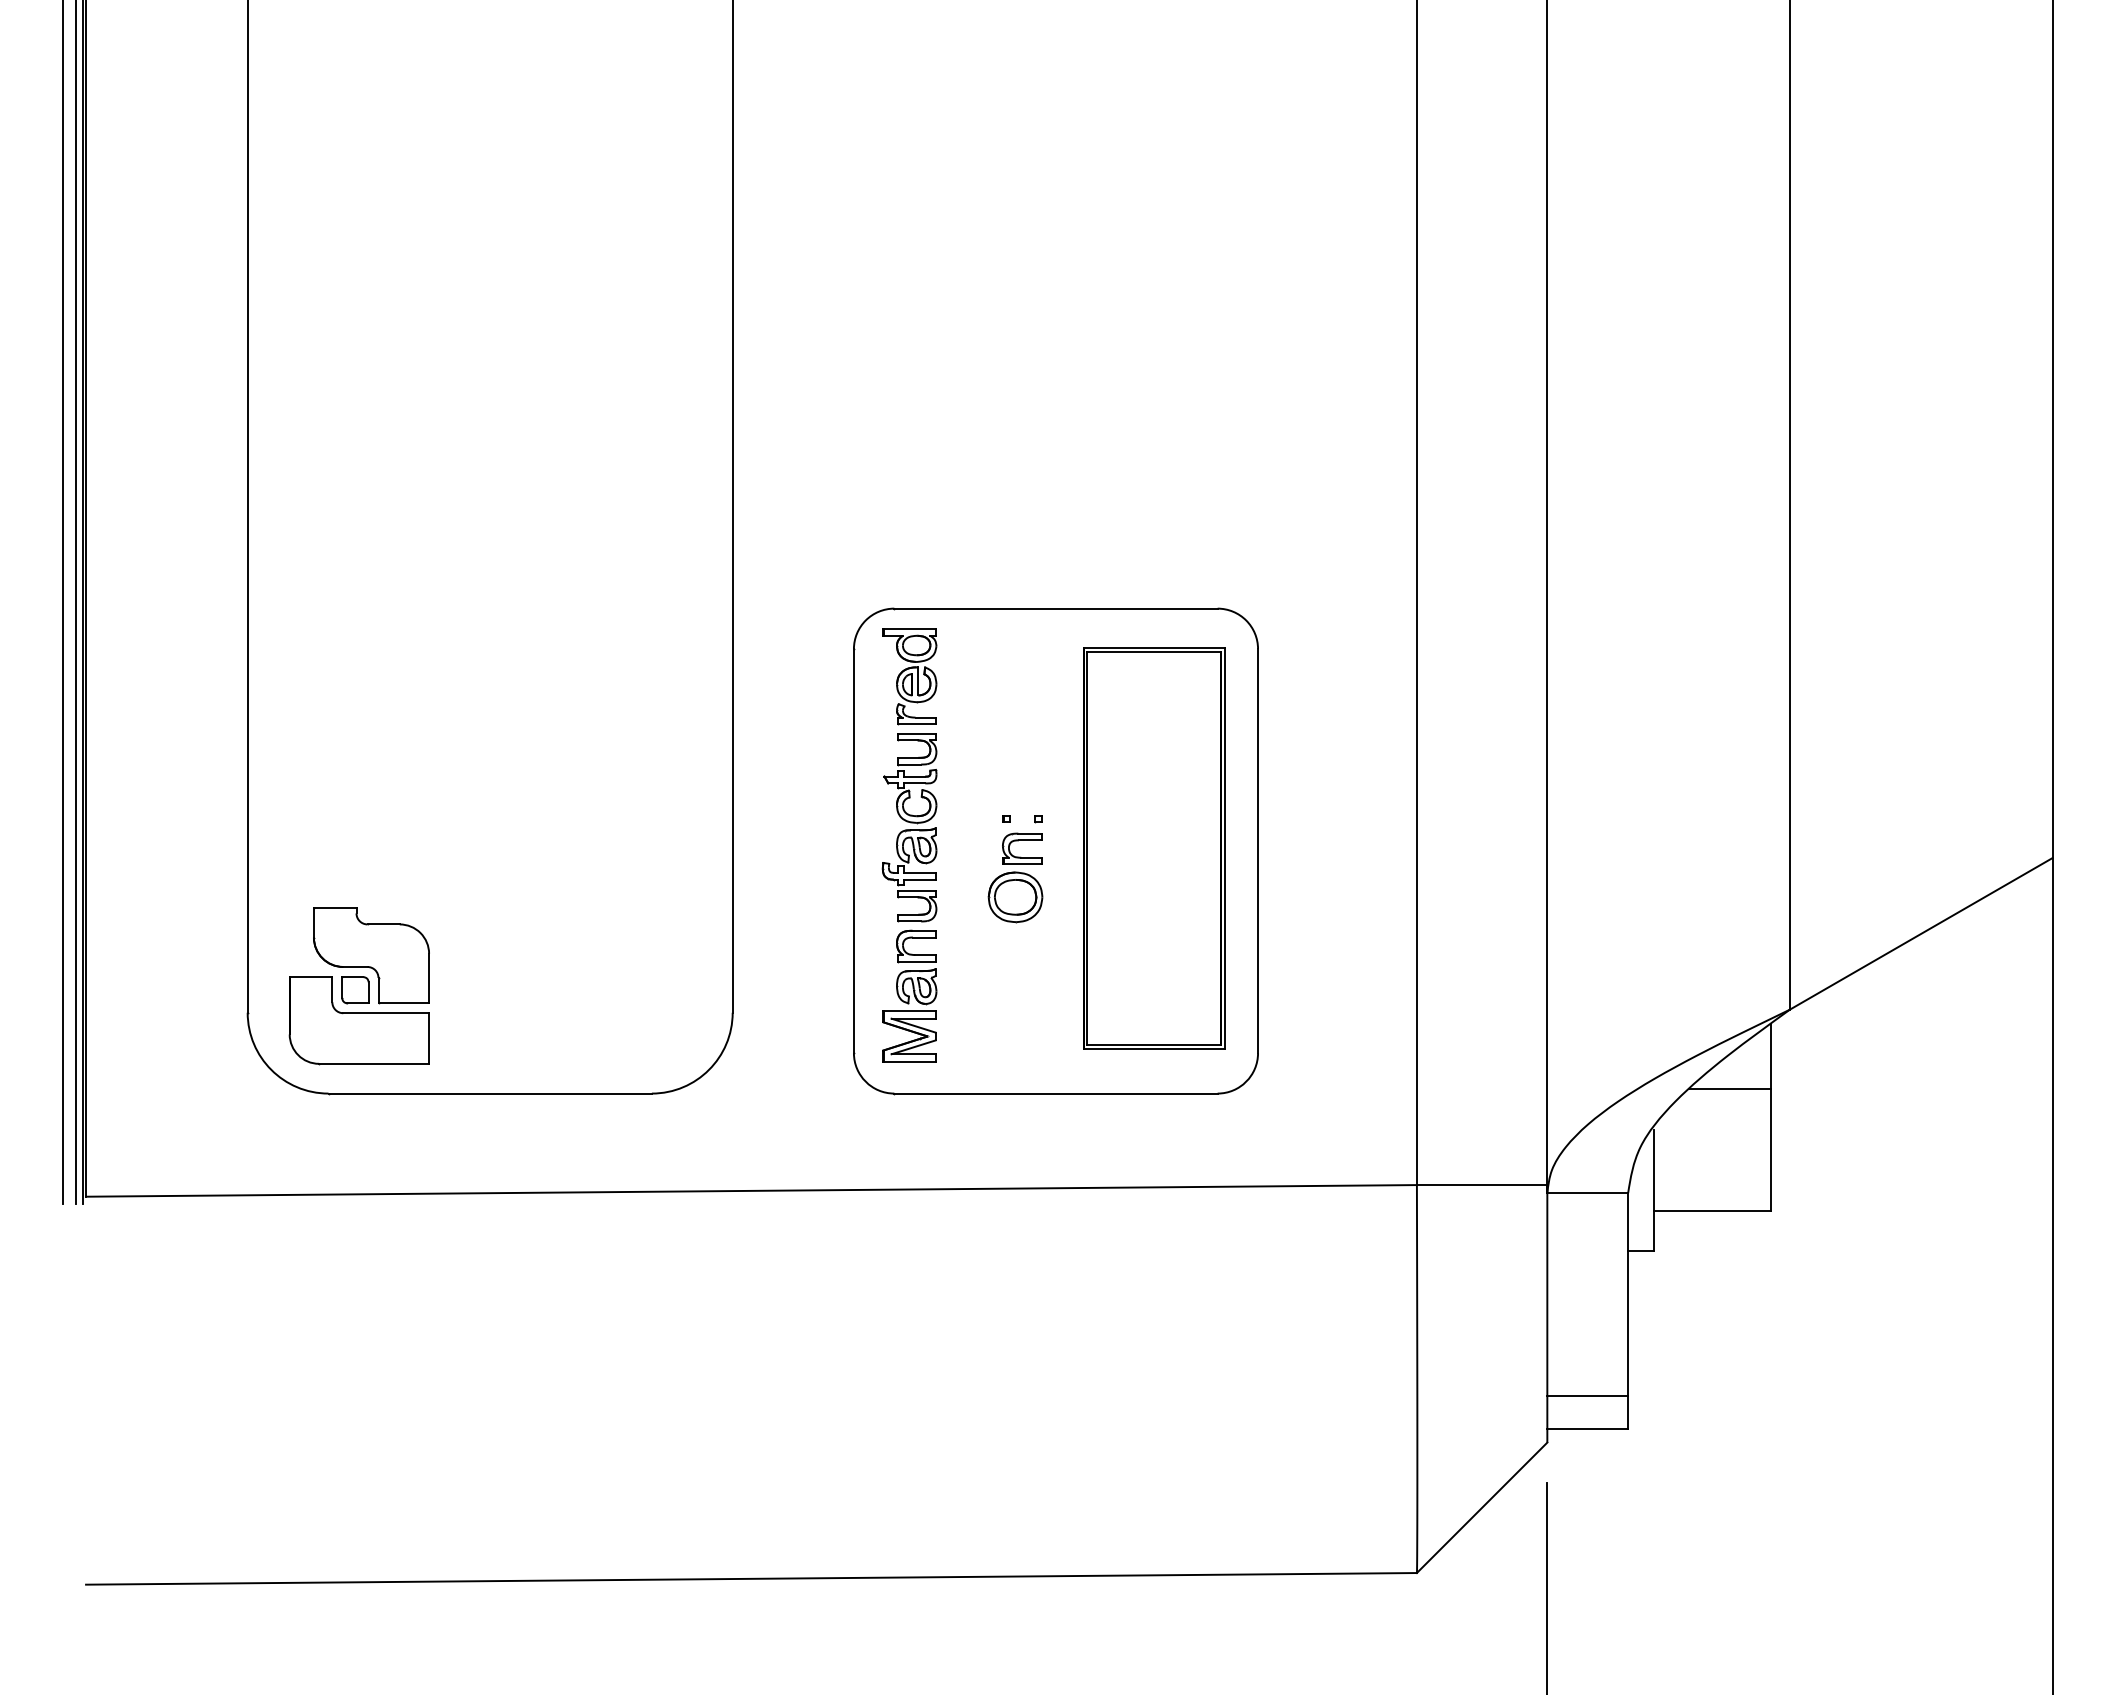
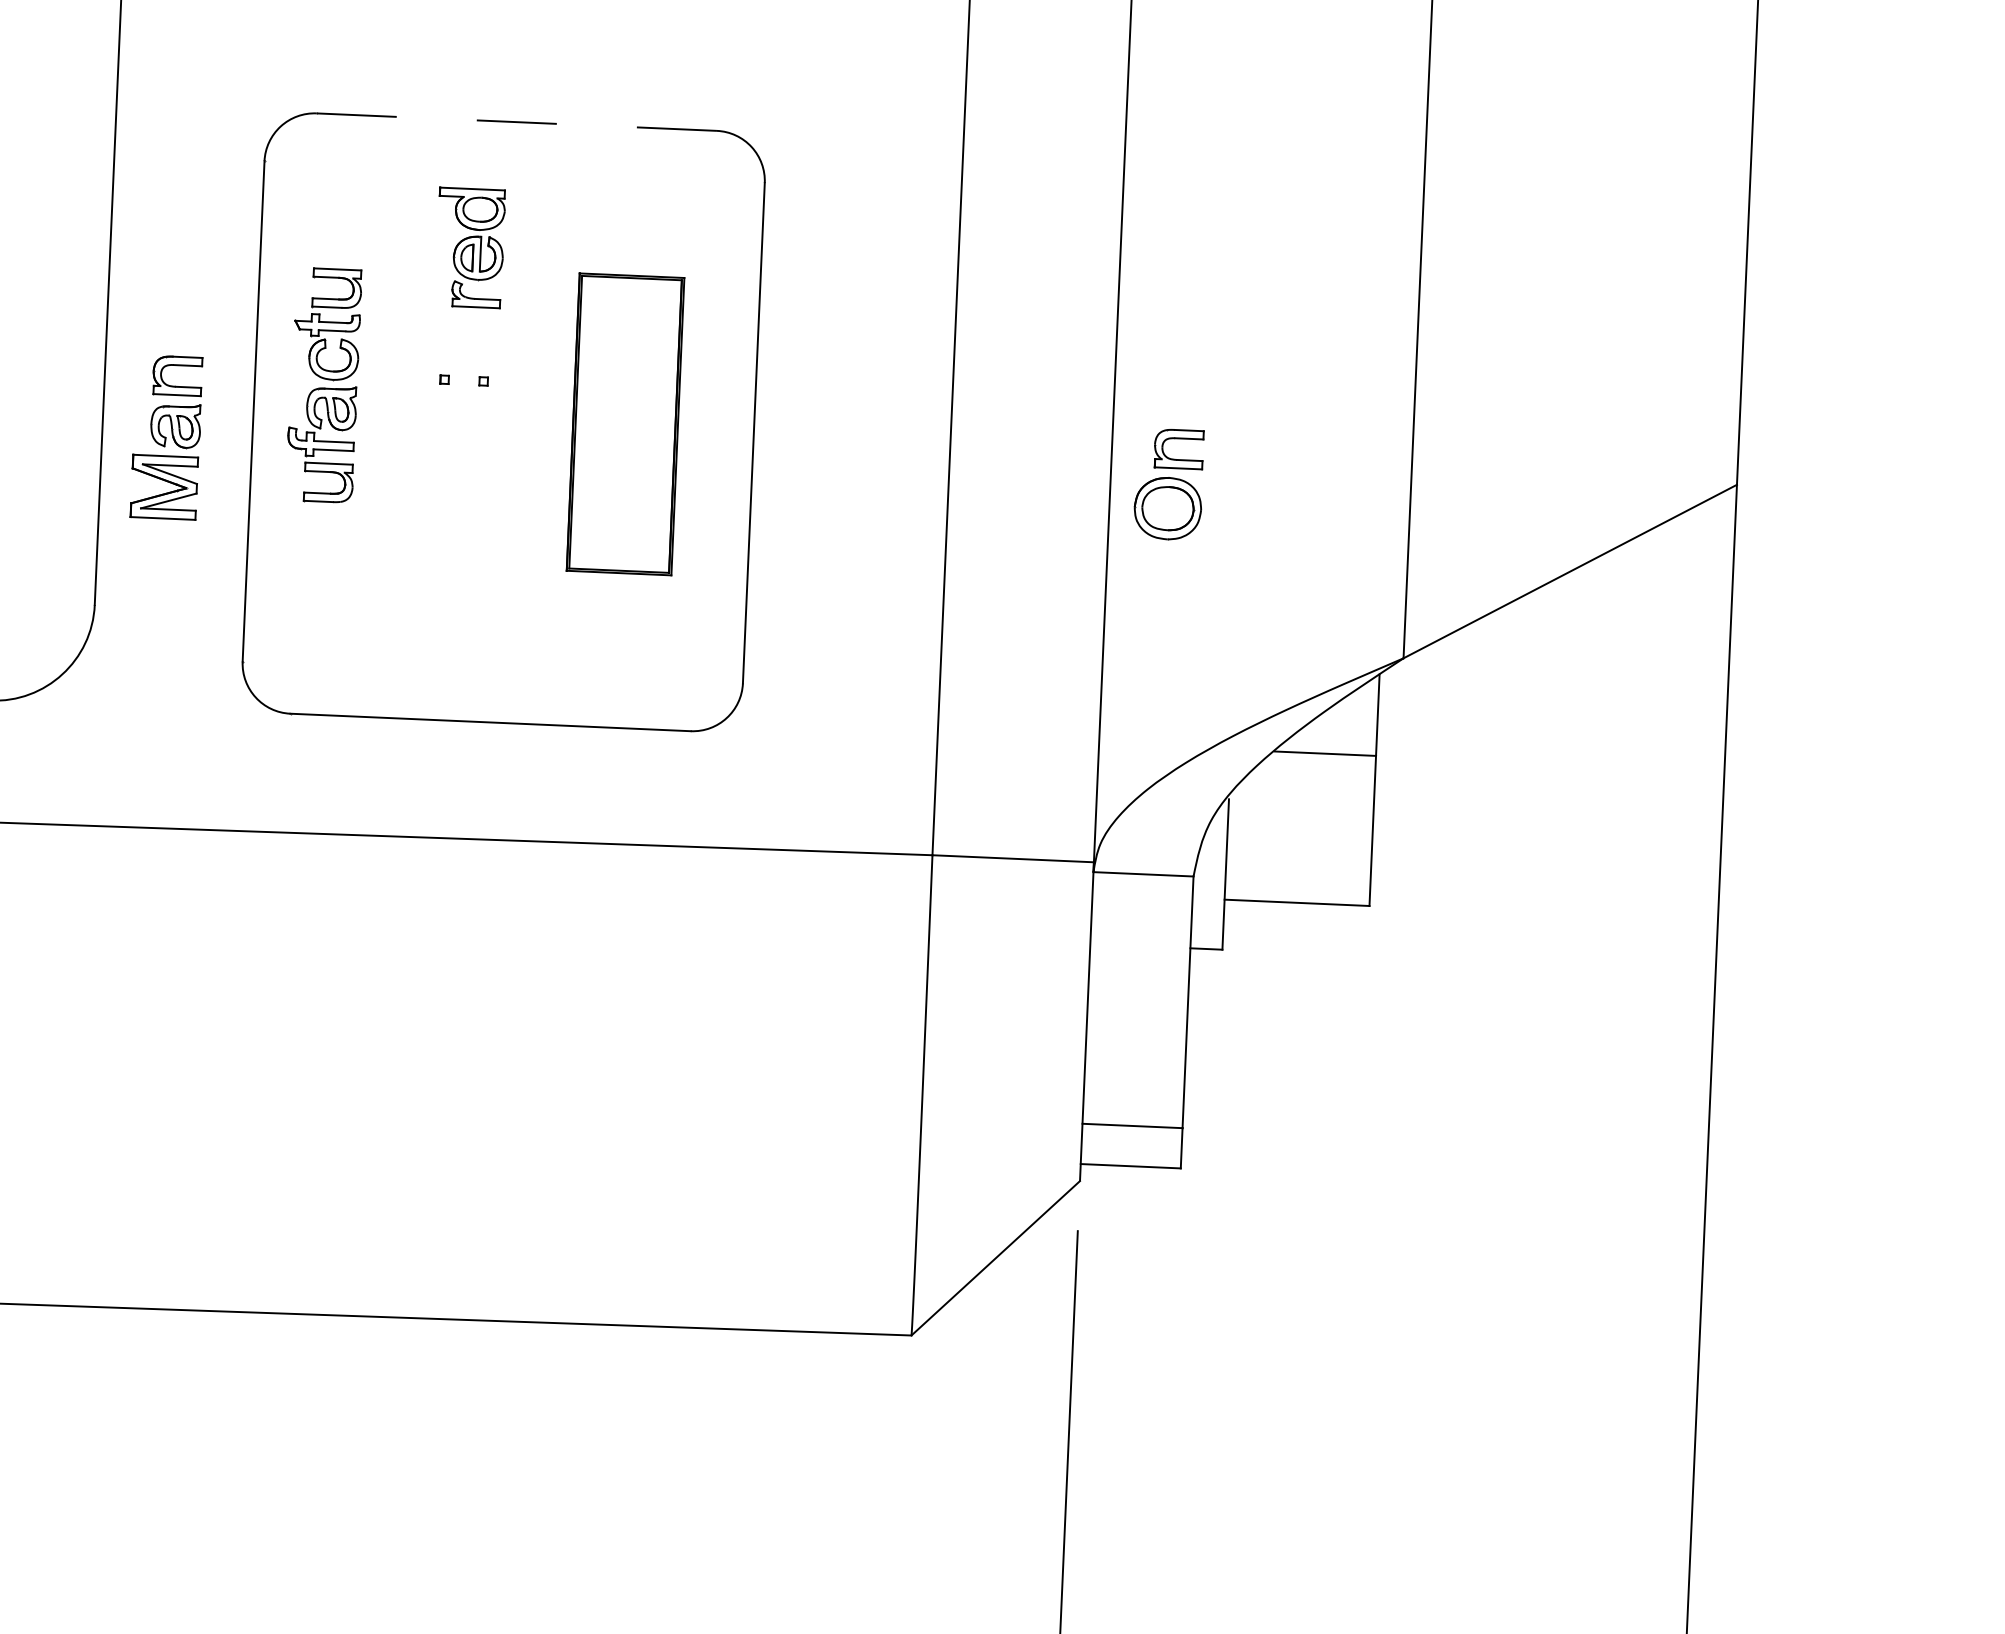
line: (1055, 608) -> (516, 121), solid -> dashed
part: (909, 676) -> (469, 247), moved
part: (1154, 848) -> (625, 424), size x0.6
part: (1015, 877) -> (1168, 484), moved
part: (909, 995) -> (166, 436), moved

